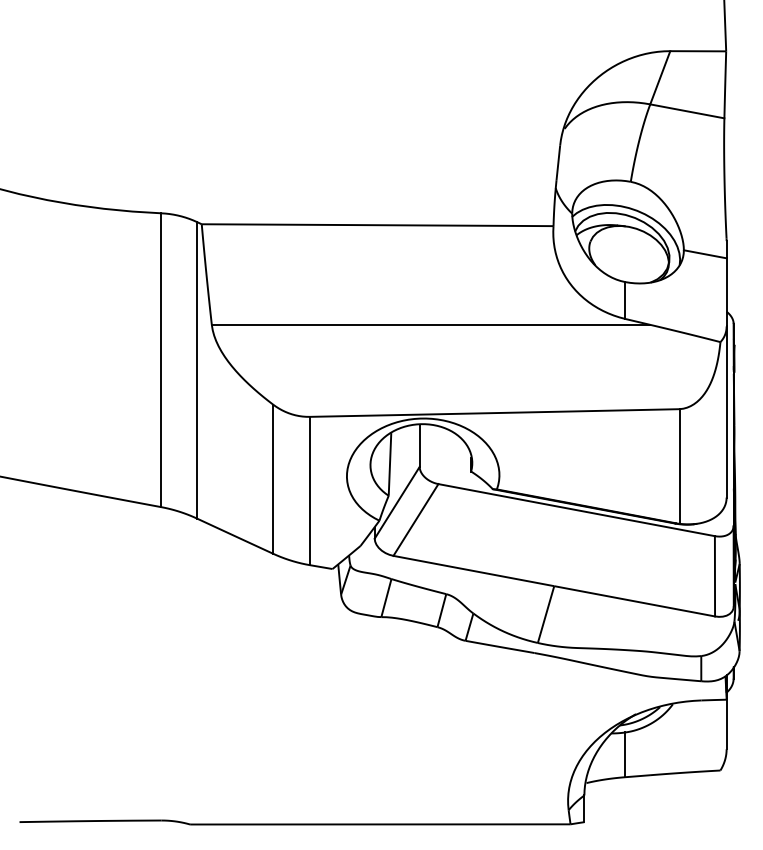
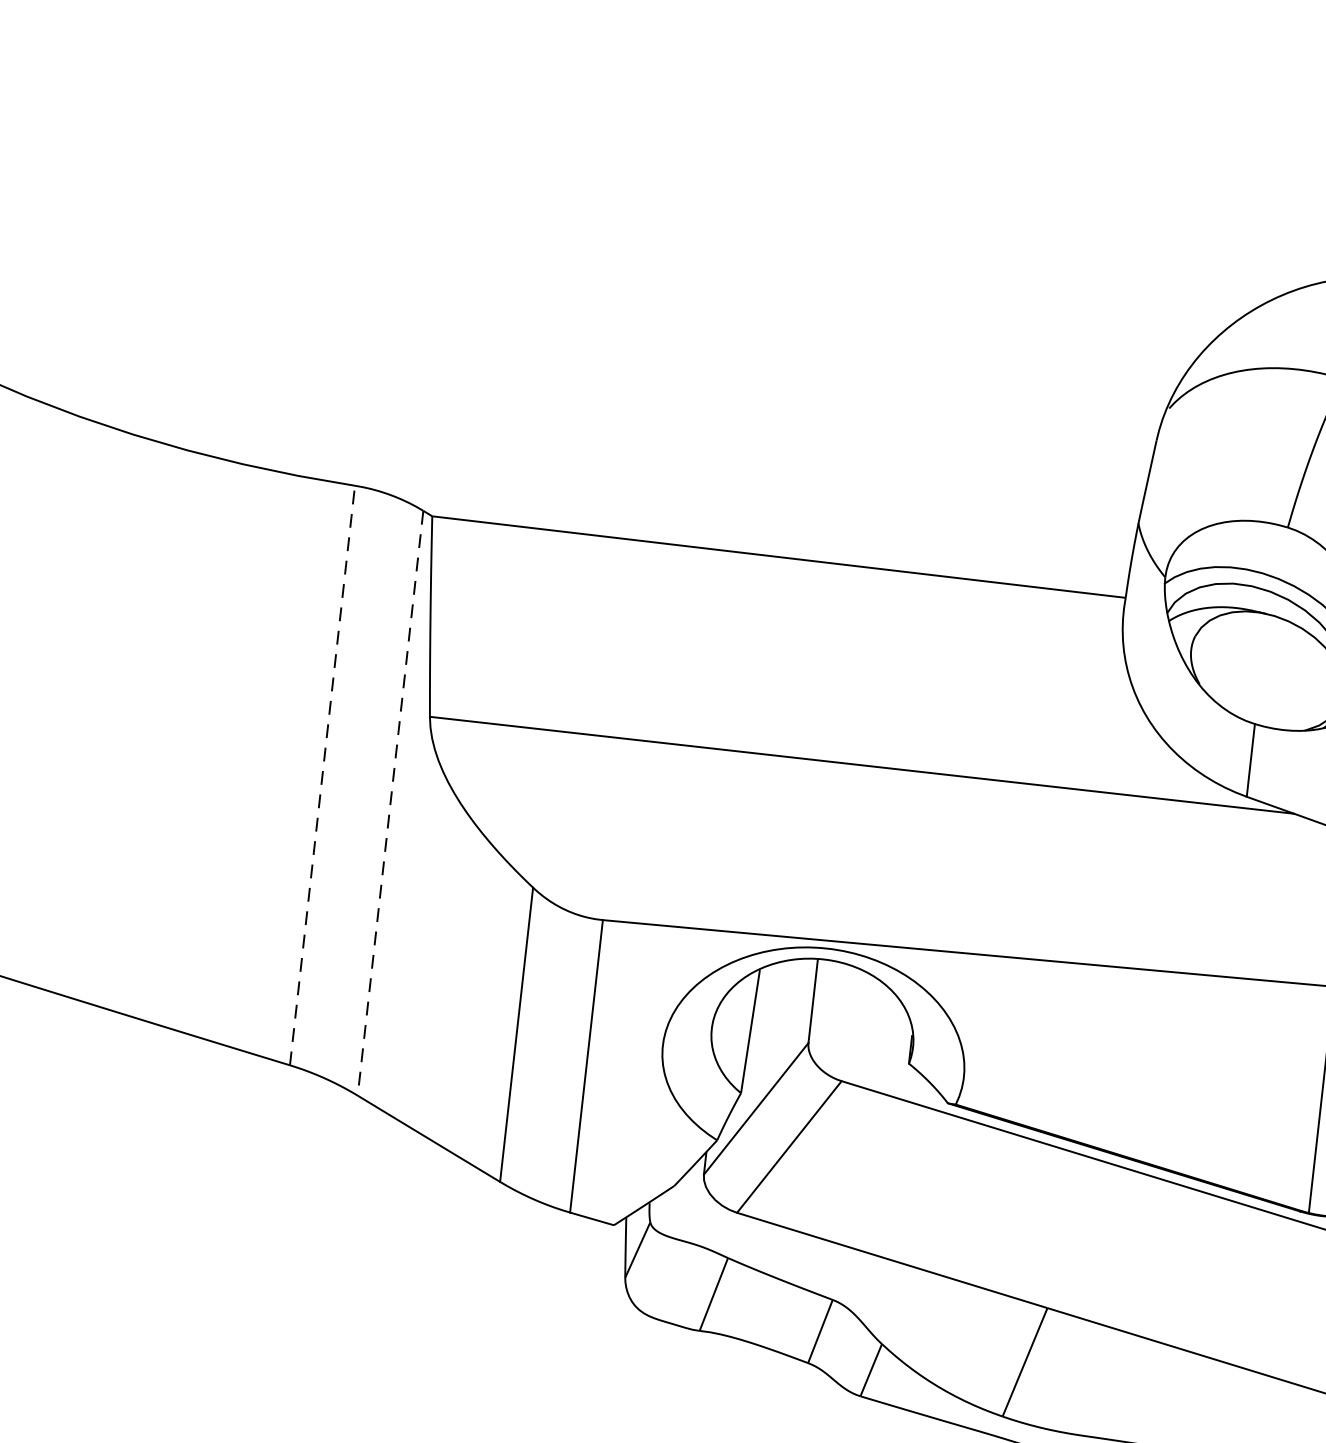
line: (161, 360) -> (322, 776), solid -> dashed
line: (196, 370) -> (389, 803), solid -> dashed

